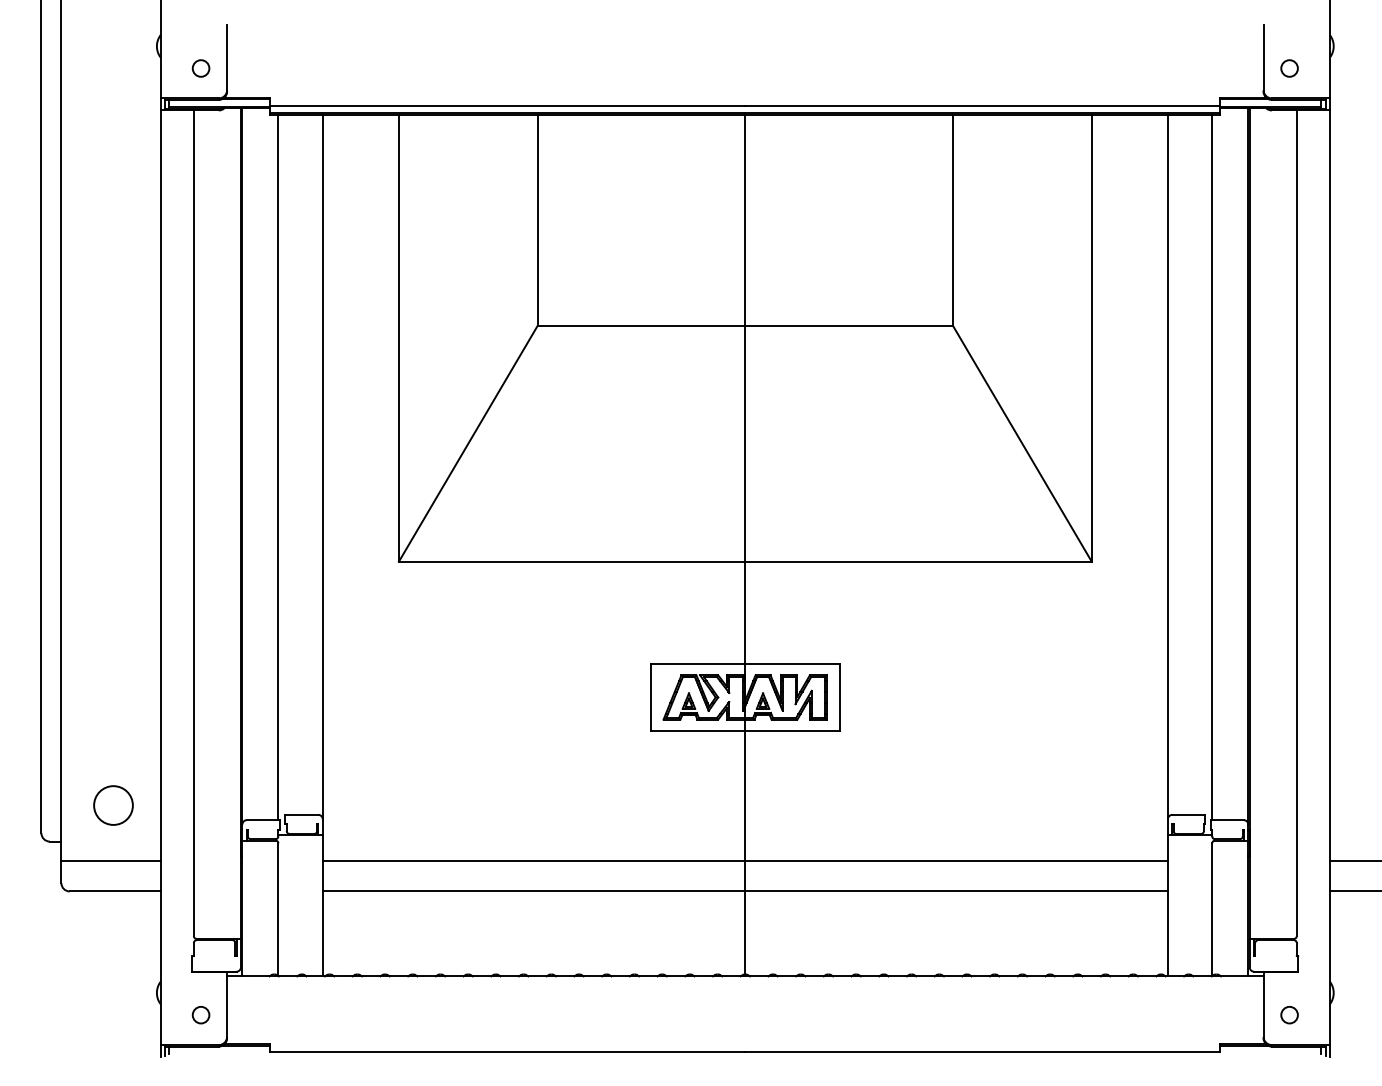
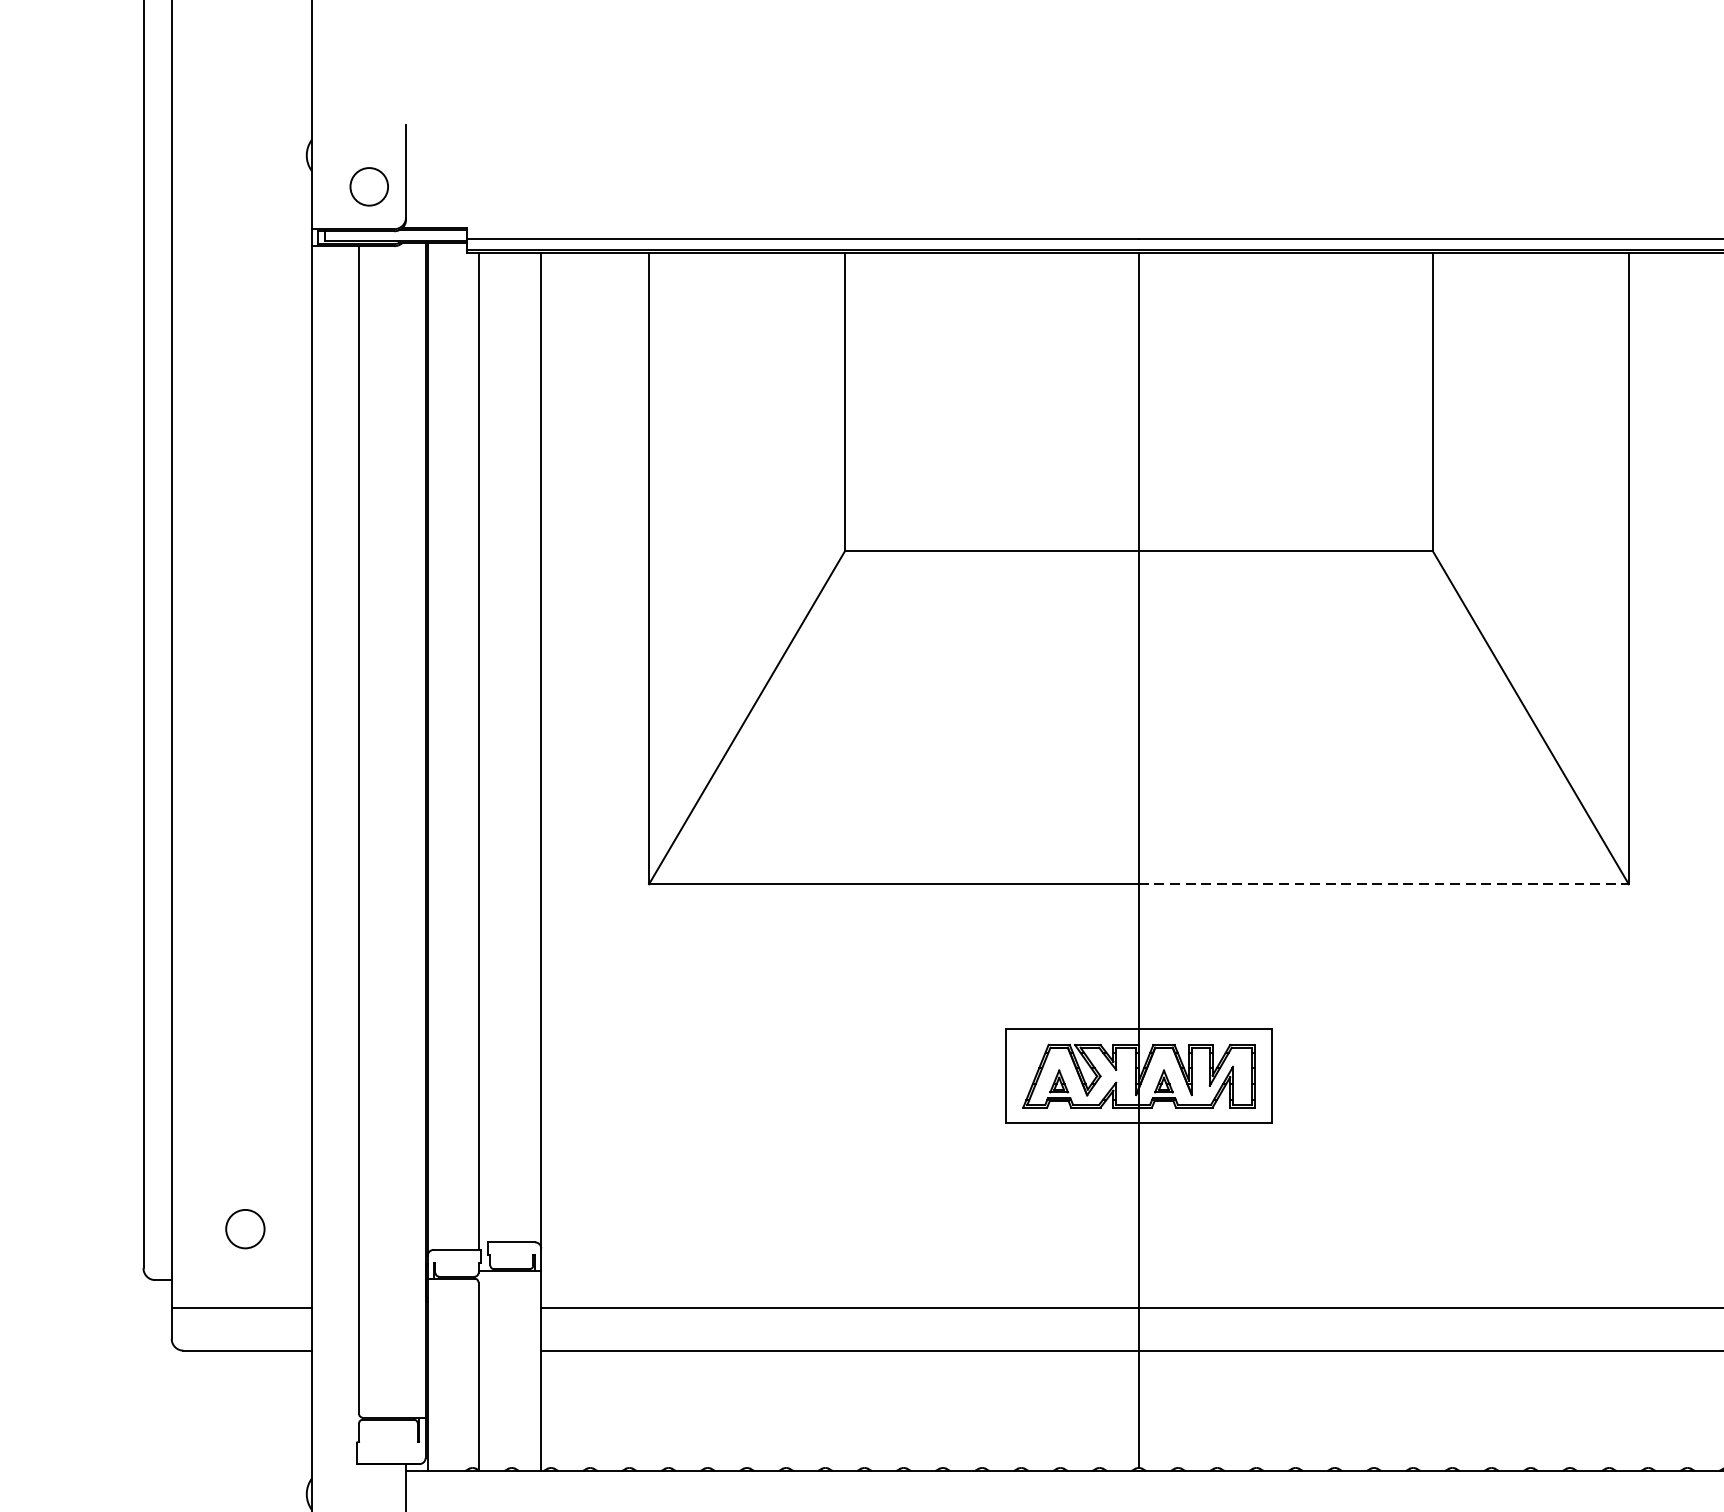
circle: (200, 68) -> (368, 186), size x1.6
line: (919, 561) -> (1385, 884), solid -> dashed
circle: (113, 805) -> (245, 1229), size x0.7

